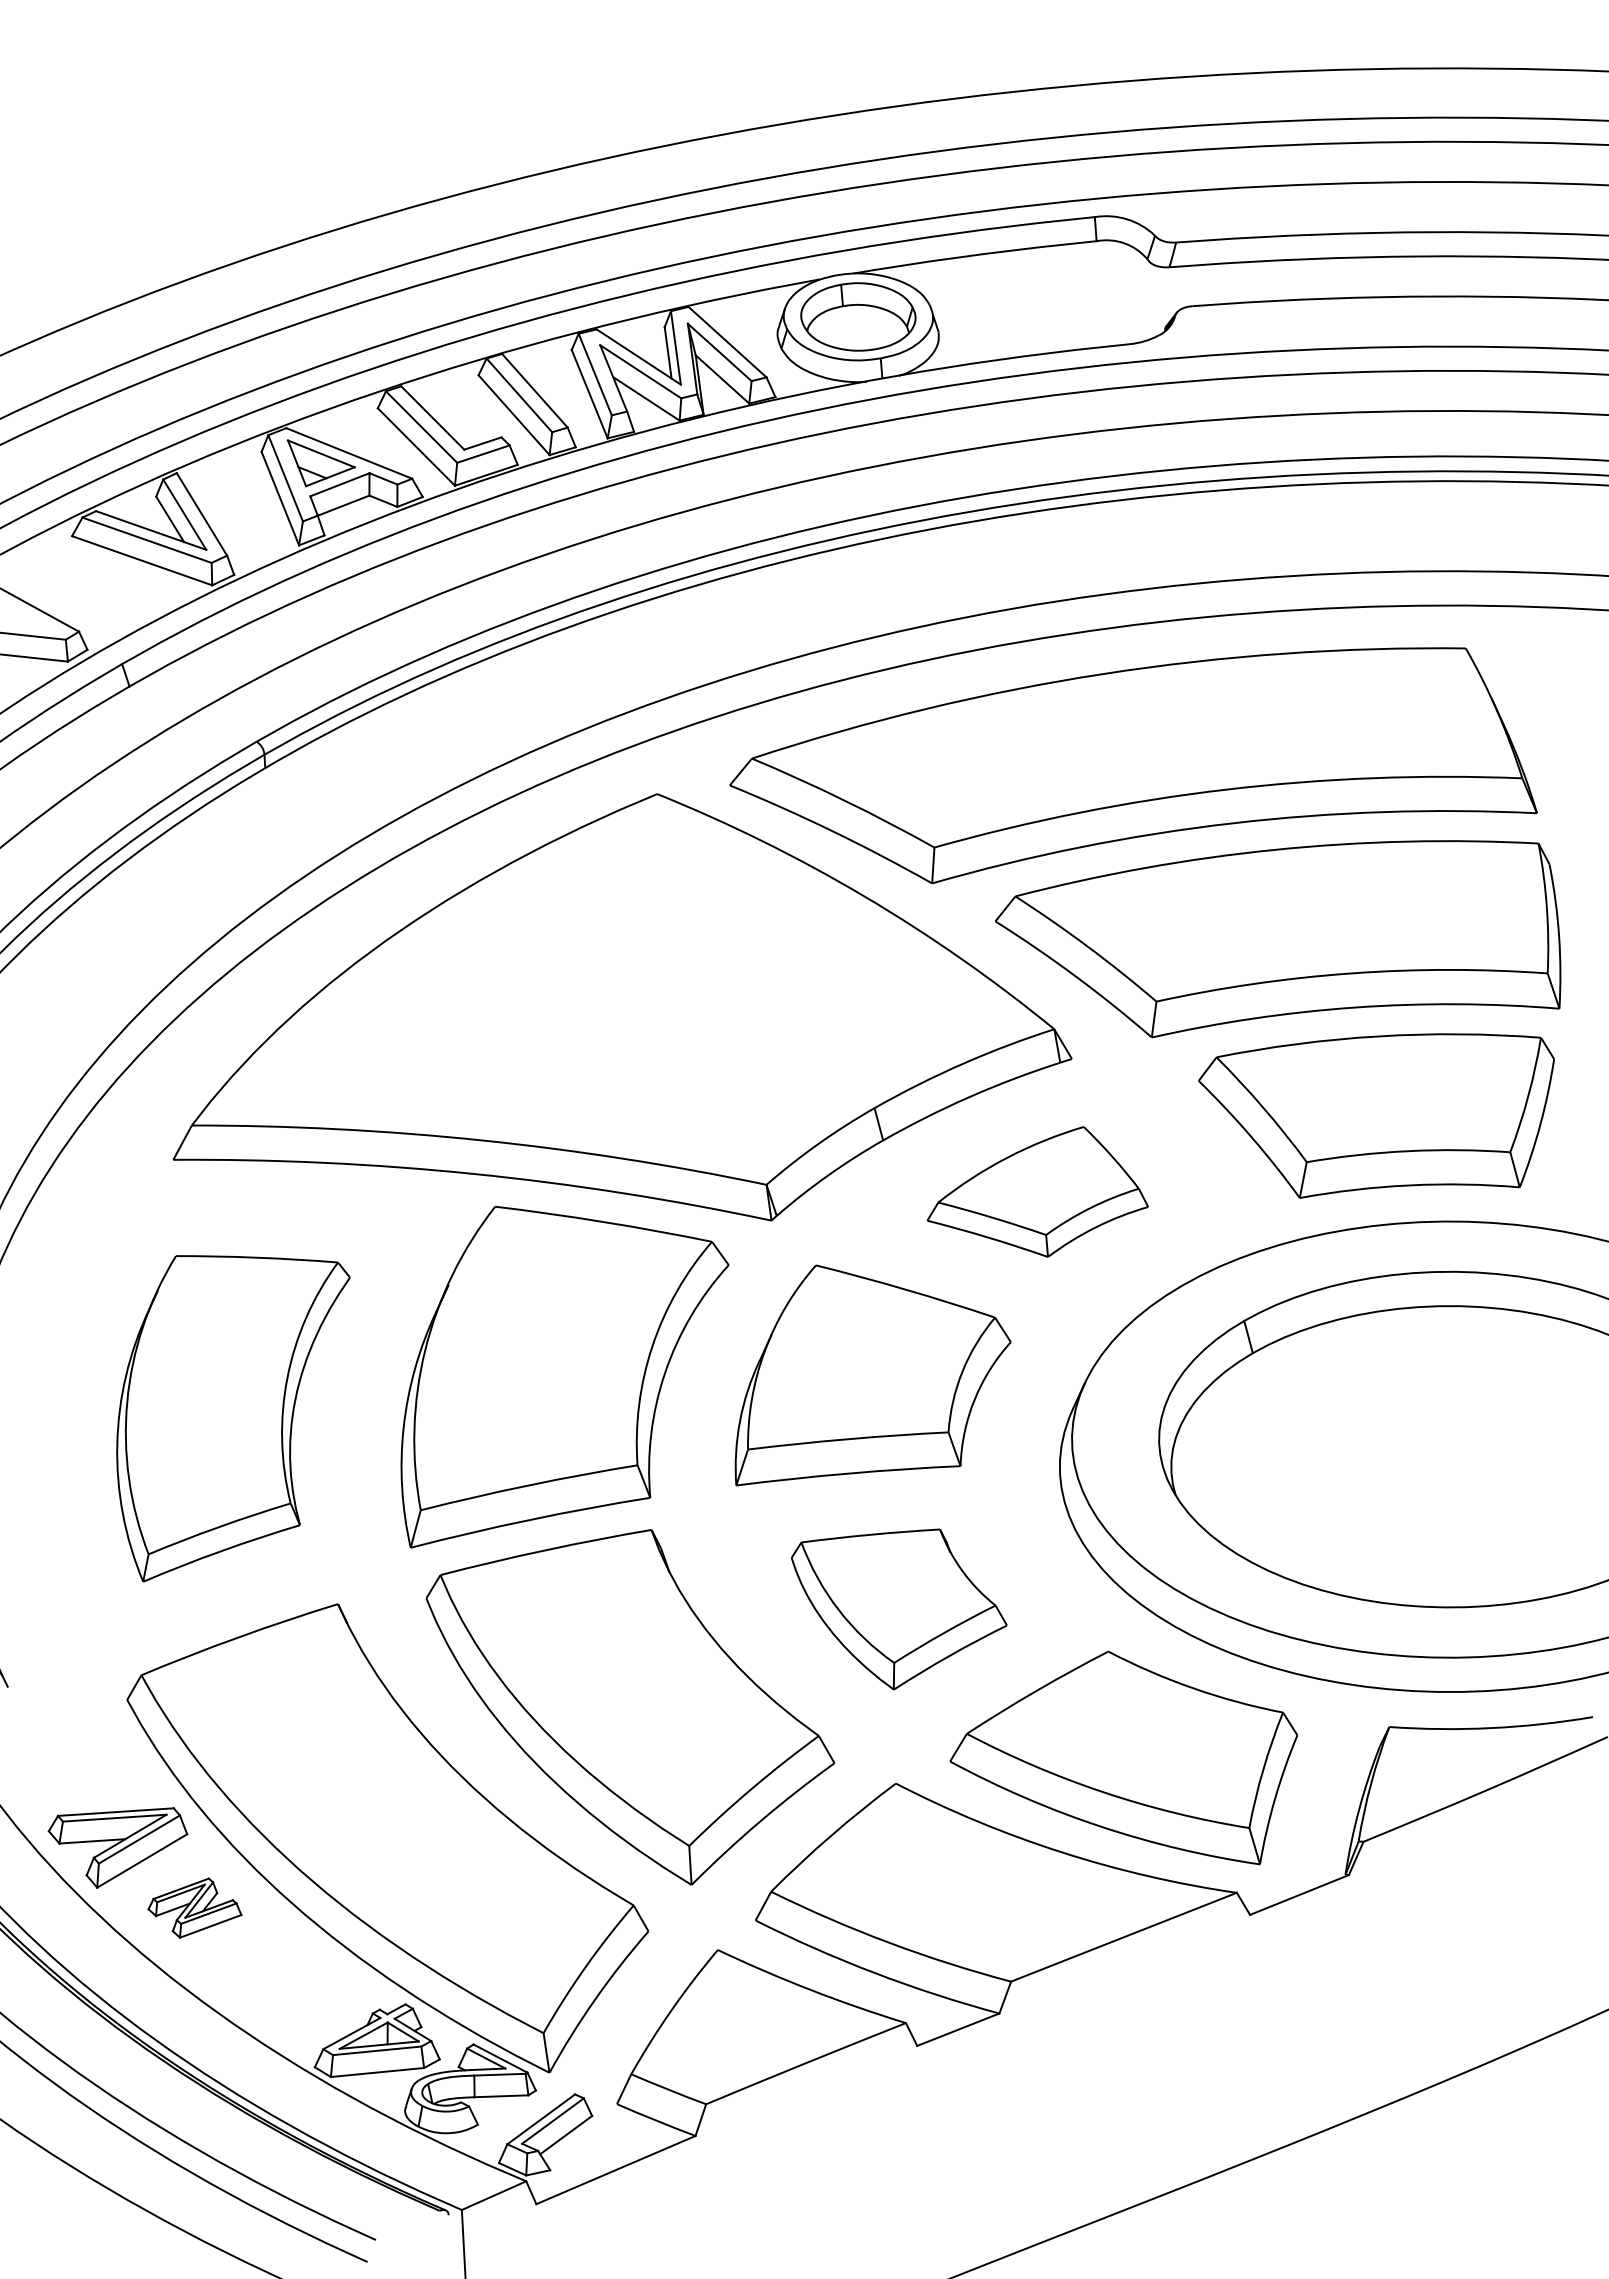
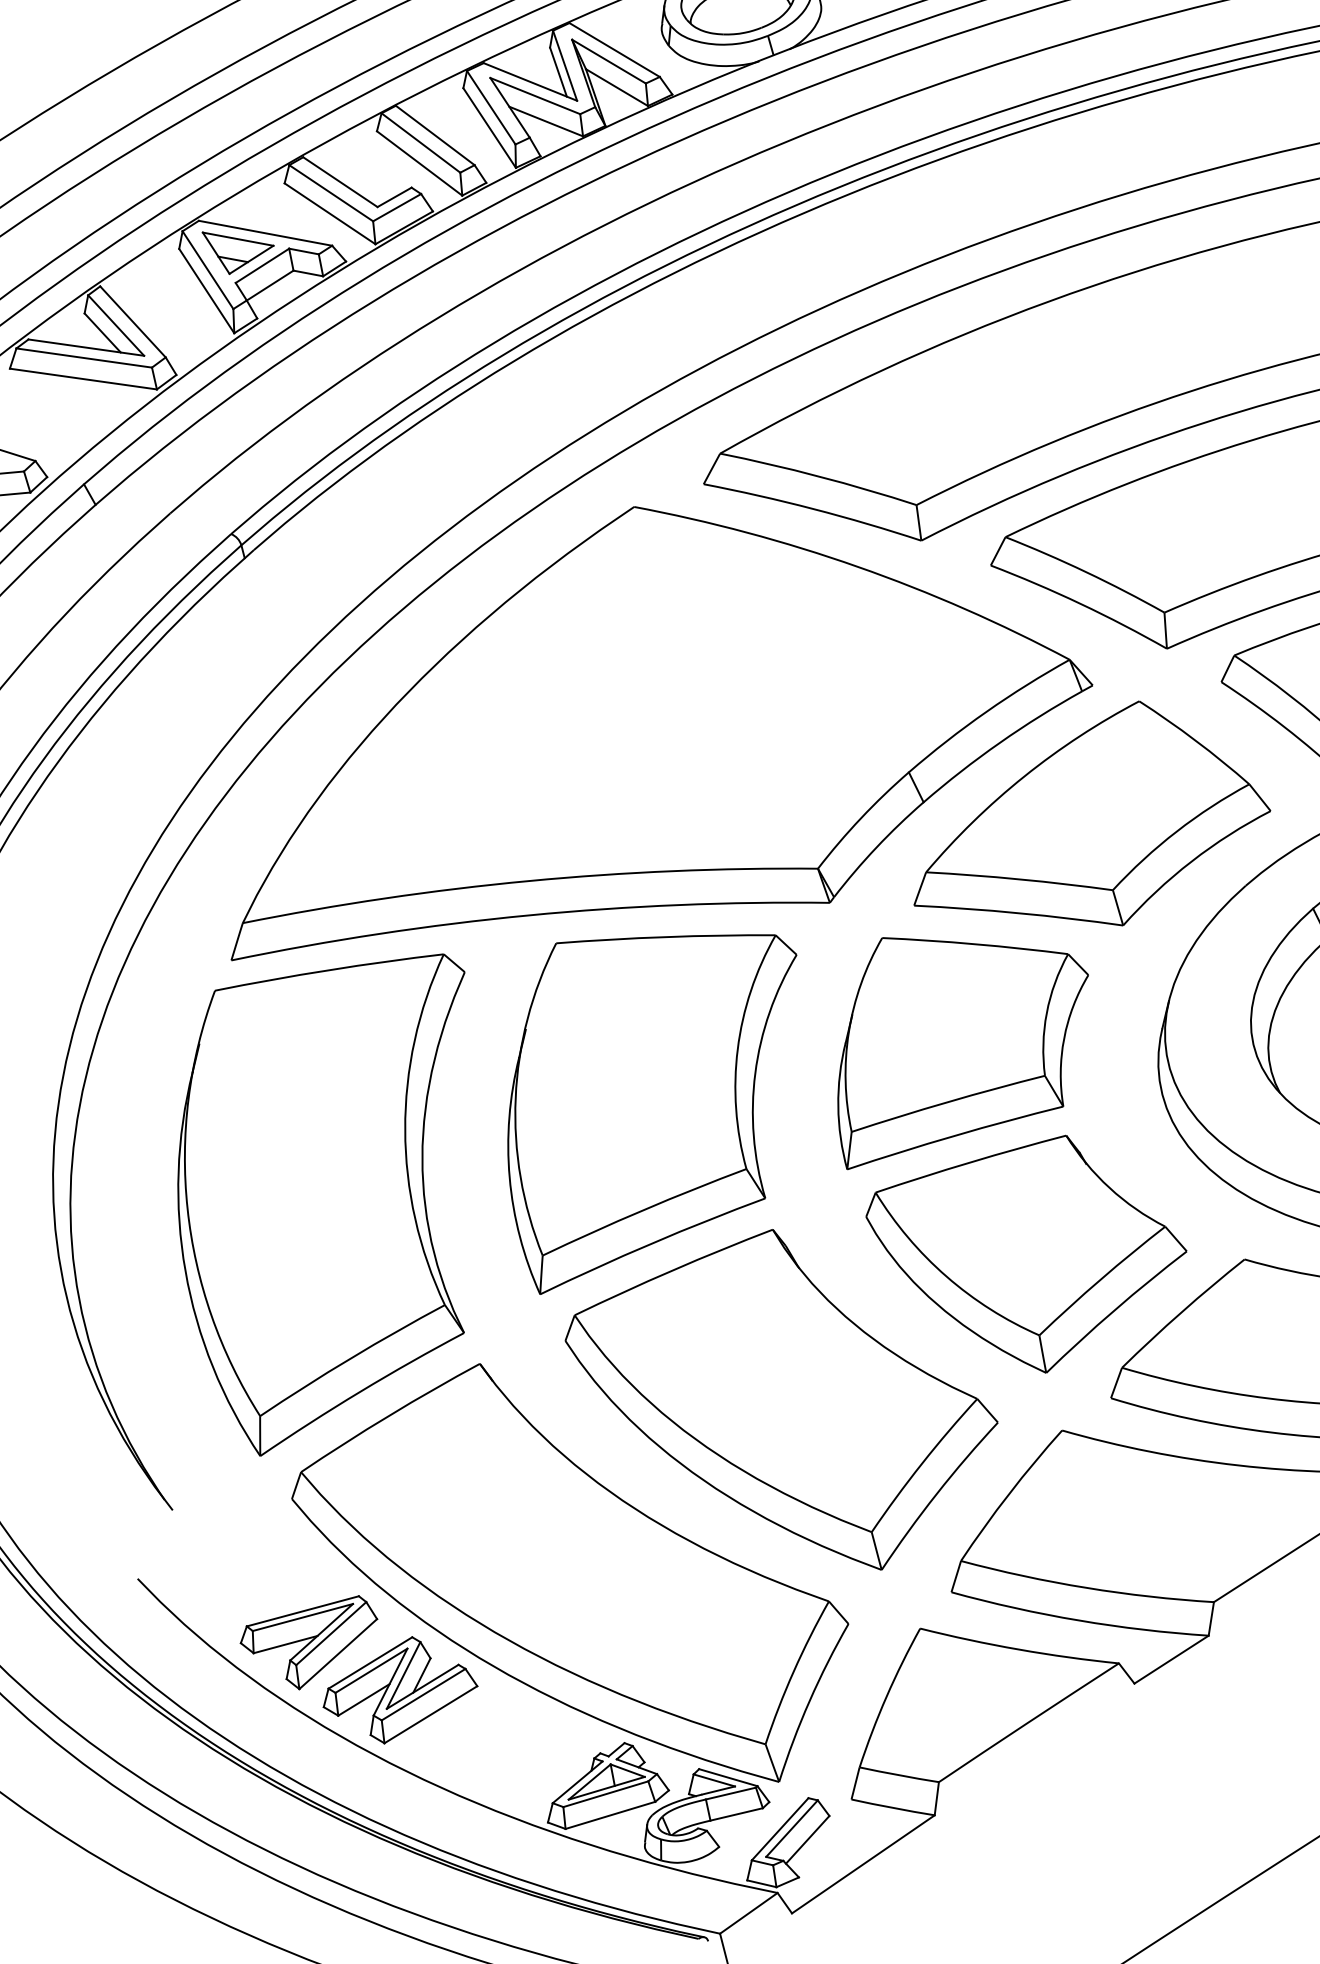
part: (1037, 1191) -> (1084, 822), size x1.67
part: (233, 1418) -> (341, 1202), size x1.43
part: (898, 1609) -> (1030, 1259), size x1.43
part: (194, 1907) -> (398, 1689), size x1.67

